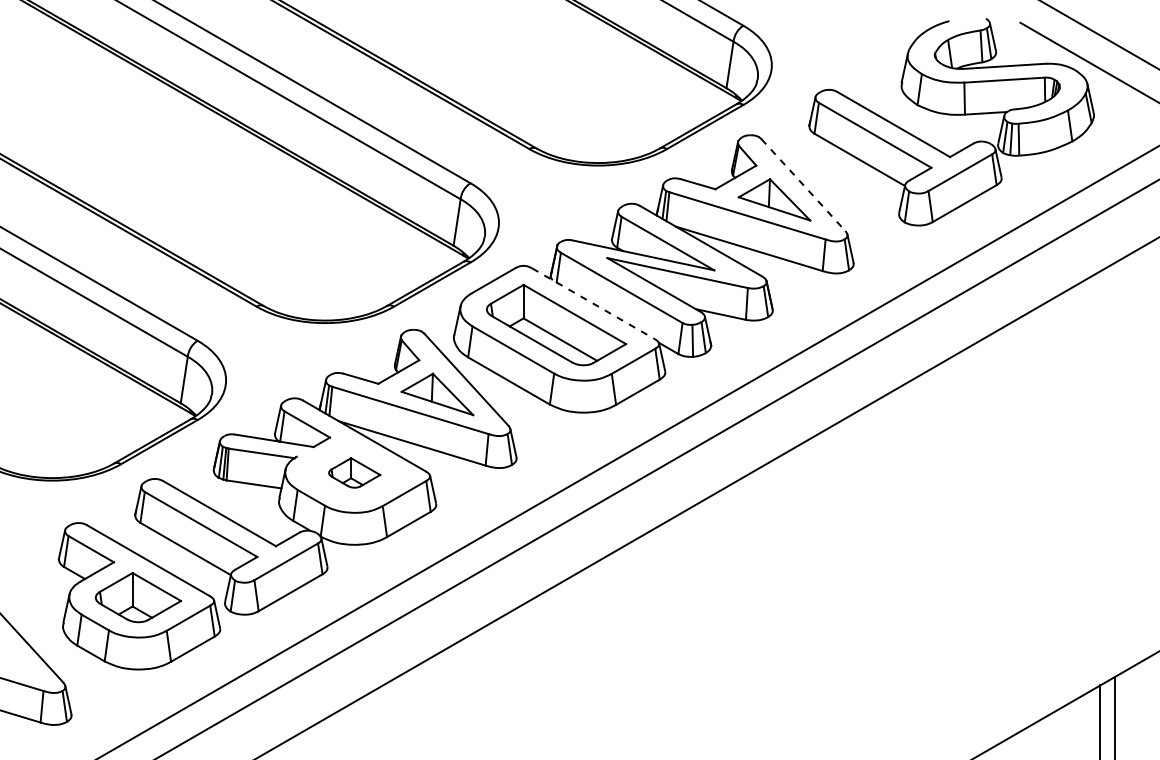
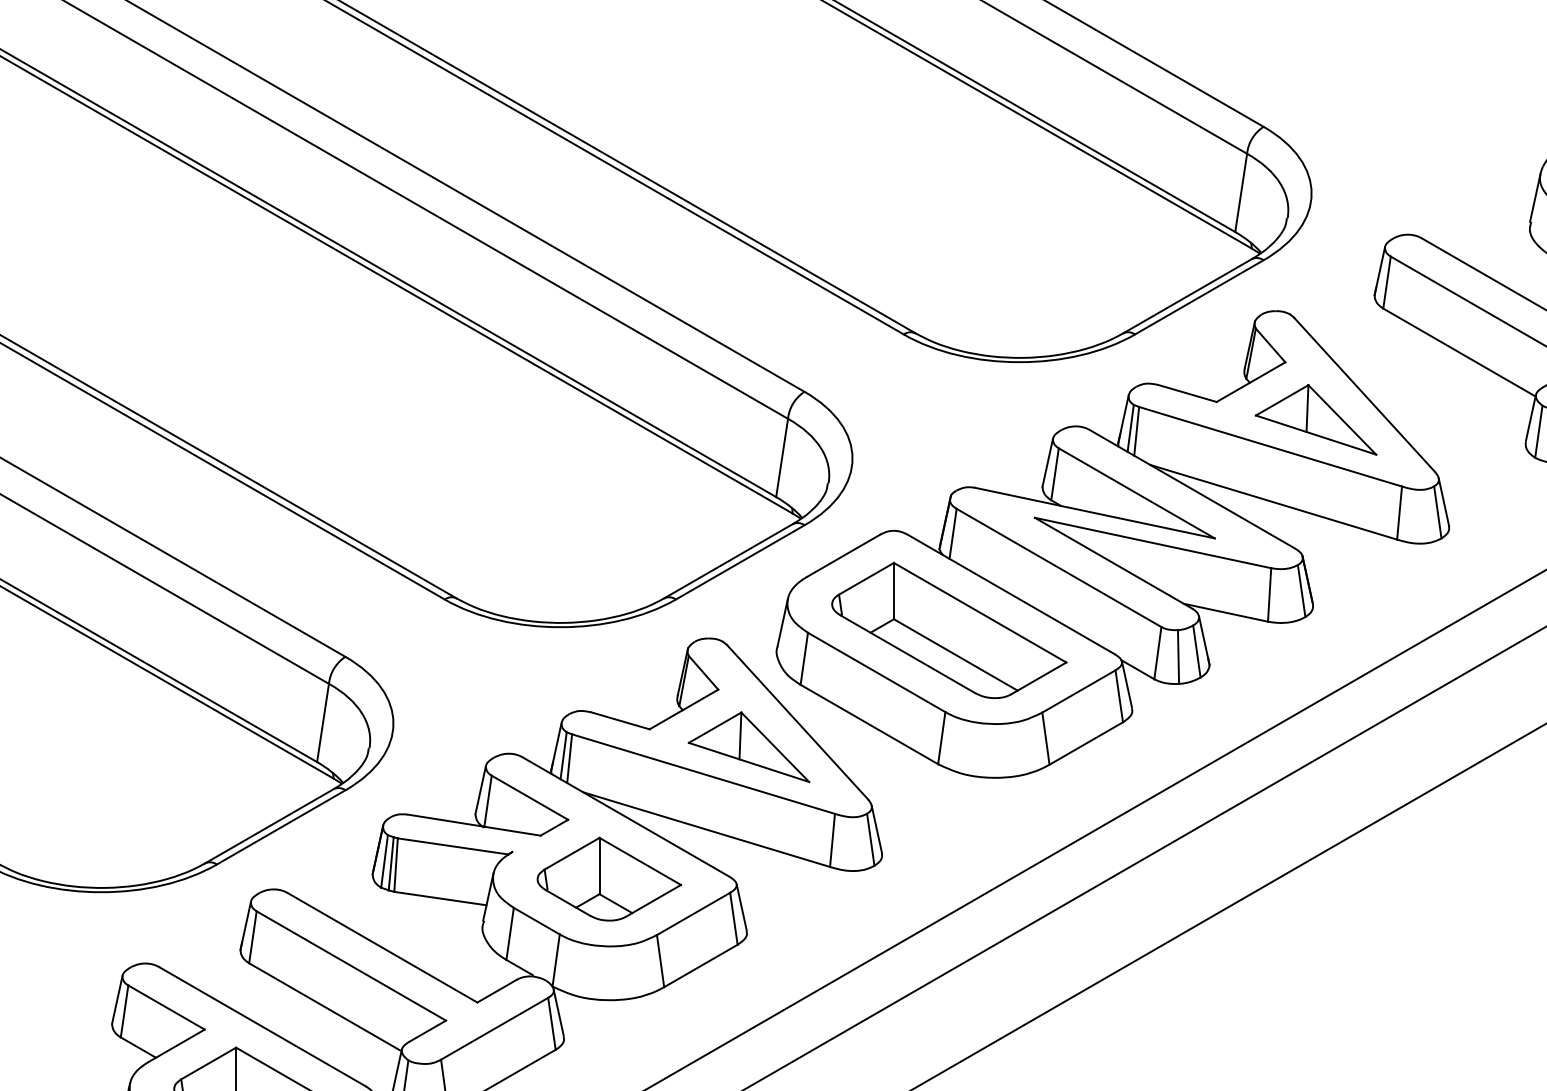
line: (803, 185) -> (1364, 395), dashed -> solid
line: (593, 303) -> (1011, 594), dashed -> solid
part: (354, 472) -> (609, 878), size x1.67

